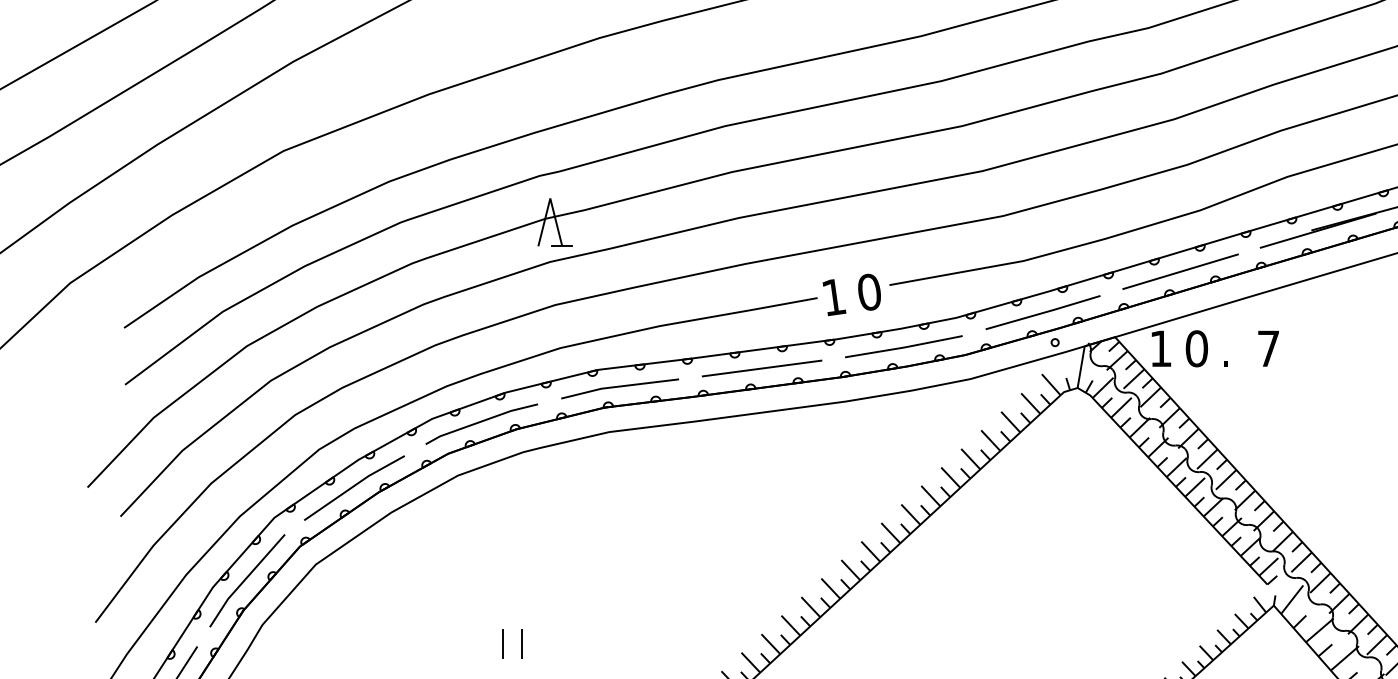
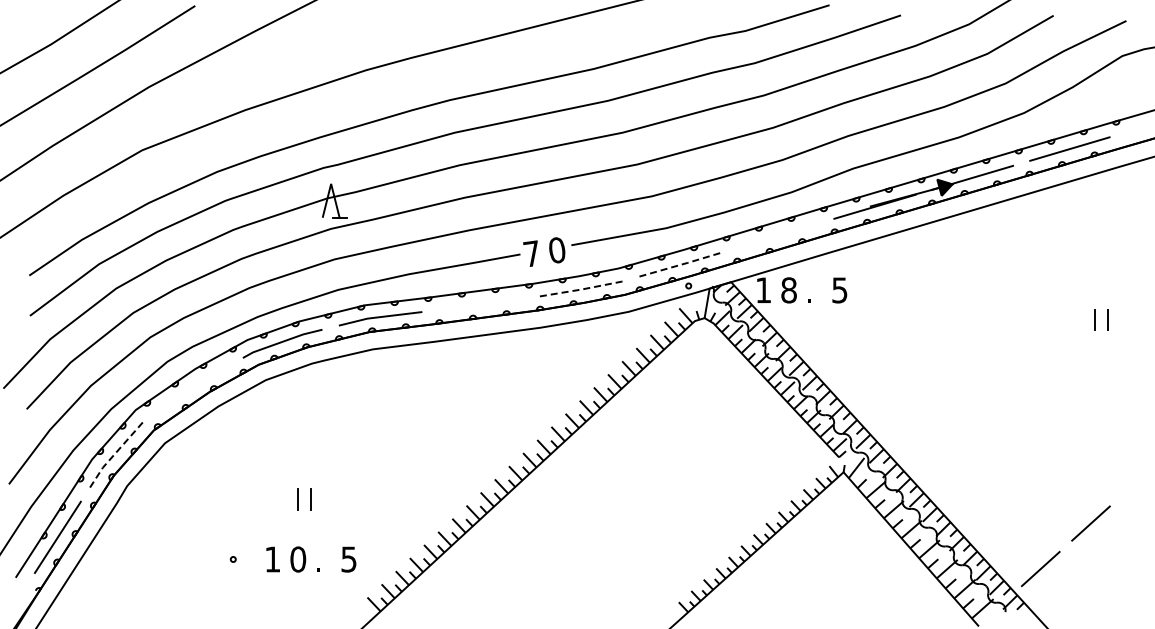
line: (1180, 271) -> (777, 235), removed
text: (833, 296) -> (531, 253), 1 -> 7
line: (1044, 312) -> (681, 264), solid -> dashed
line: (903, 347) -> (581, 289), solid -> dashed
text: (1196, 348) -> (788, 290), 0 -> 8
text: (1268, 348) -> (839, 290), 7 -> 5
line: (761, 367) -> (480, 303), removed
line: (354, 487) -> (192, 388), removed
line: (244, 580) -> (114, 454), solid -> dashed

